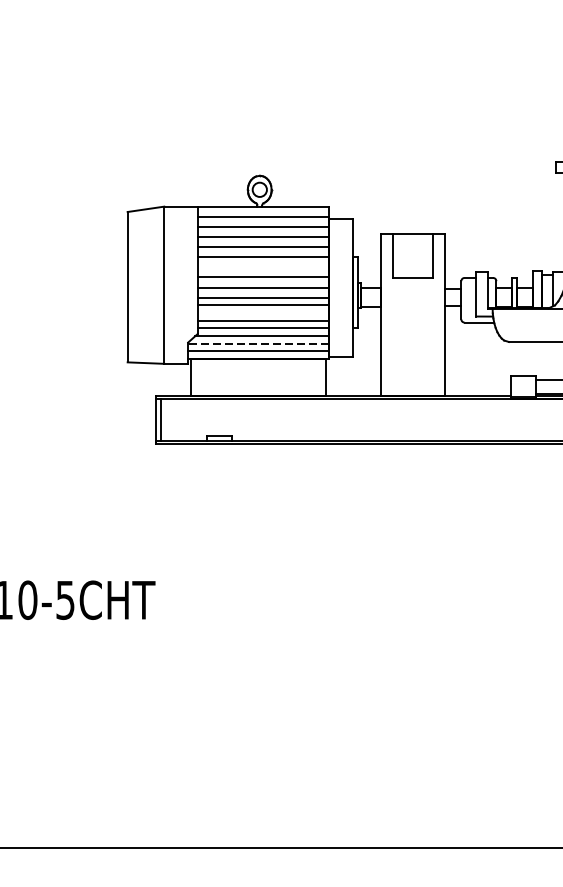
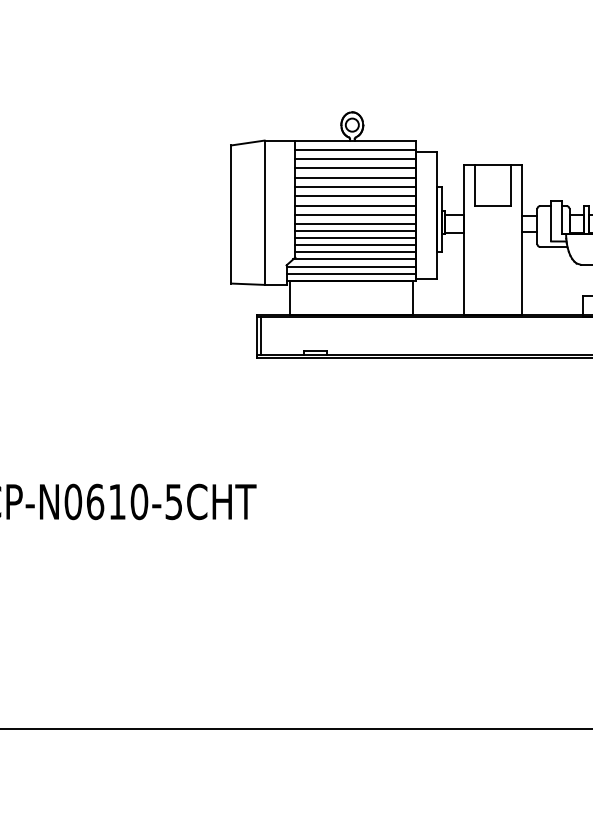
line: (263, 267) -> (355, 196), added
line: (263, 313) -> (355, 238), added
line: (258, 343) -> (351, 266), dashed -> solid

